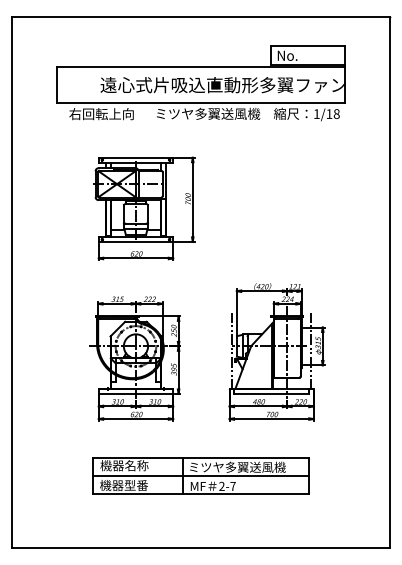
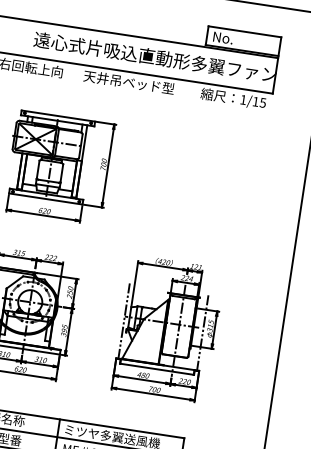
text: (207, 113) -> (135, 83), ミツヤ多翼送風機 -> 天井吊ベッド型
text: (336, 113) -> (262, 102), 1/18 -> 1/15

